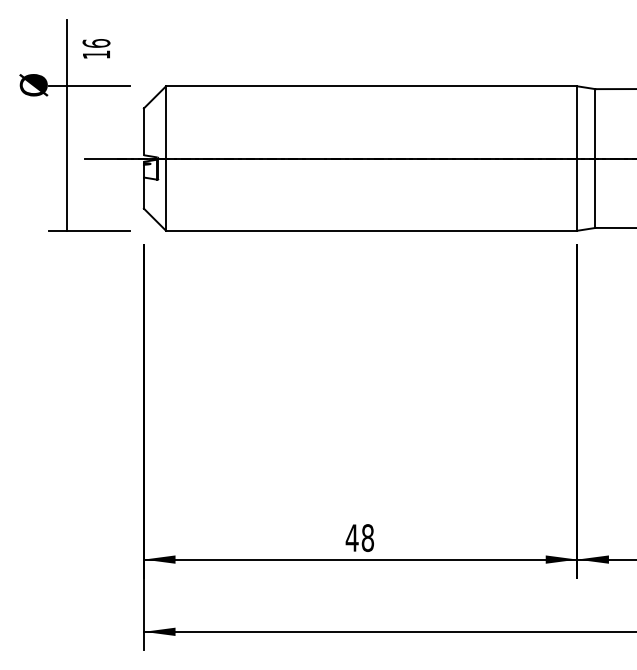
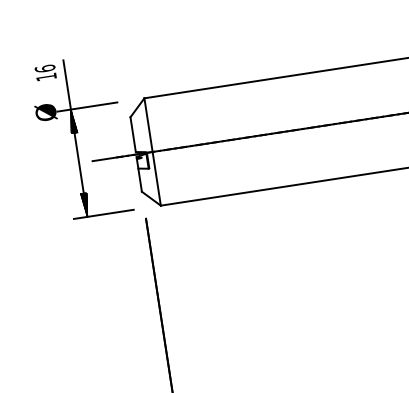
text: (96, 48) -> (45, 72), moved
hatch: (67, 101) -> (72, 120), added
hatch: (67, 214) -> (85, 204), added

